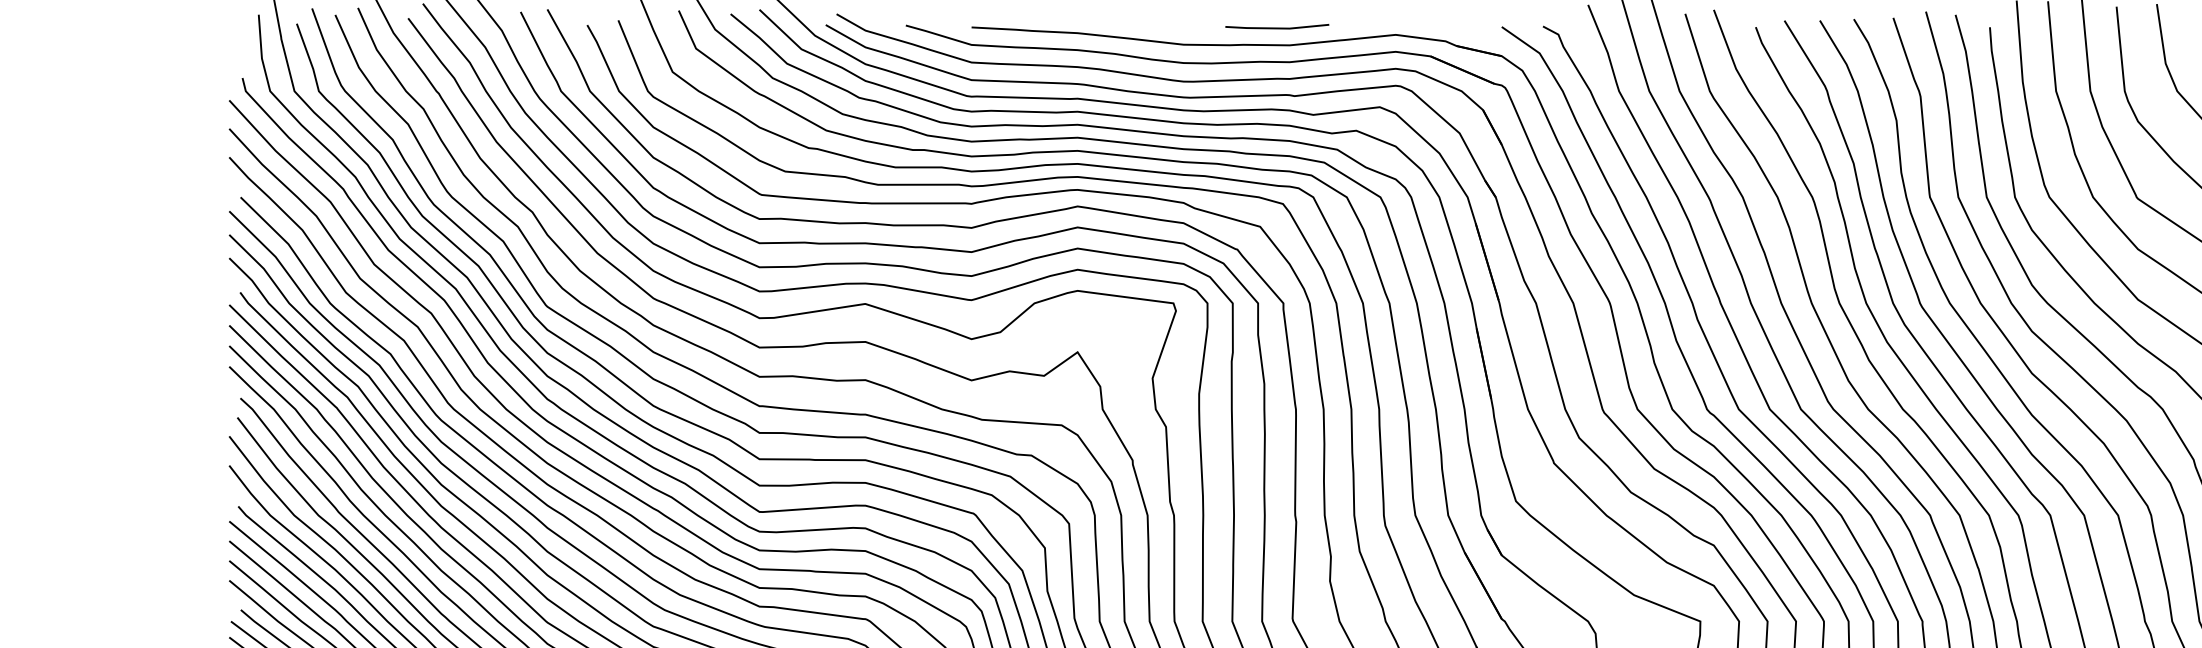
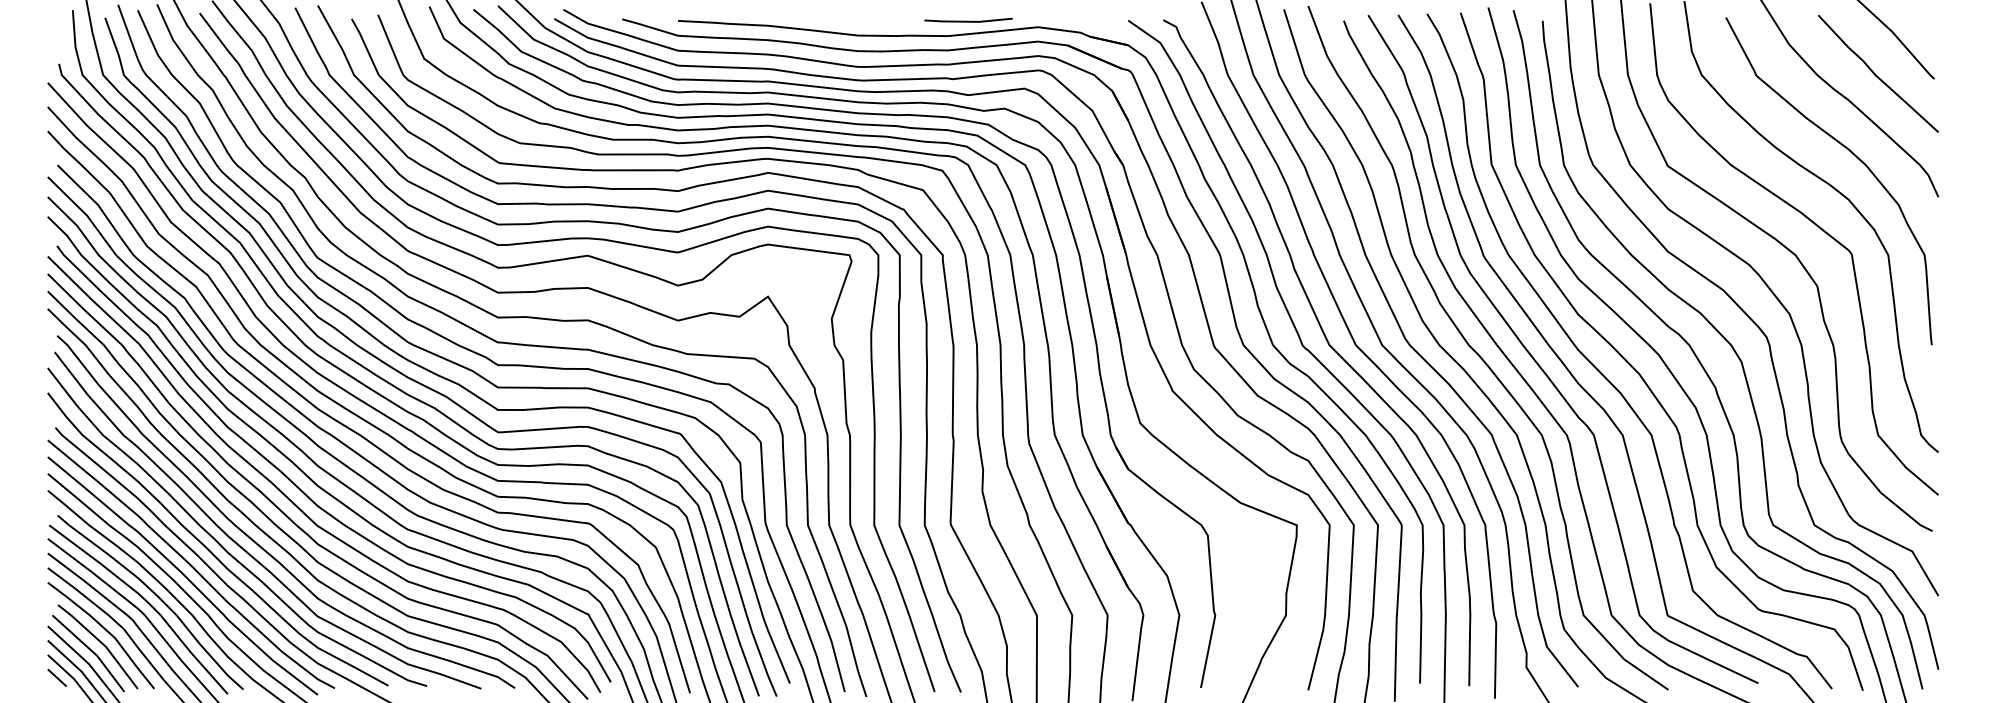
line: (1277, 26) -> (968, 20), moved

